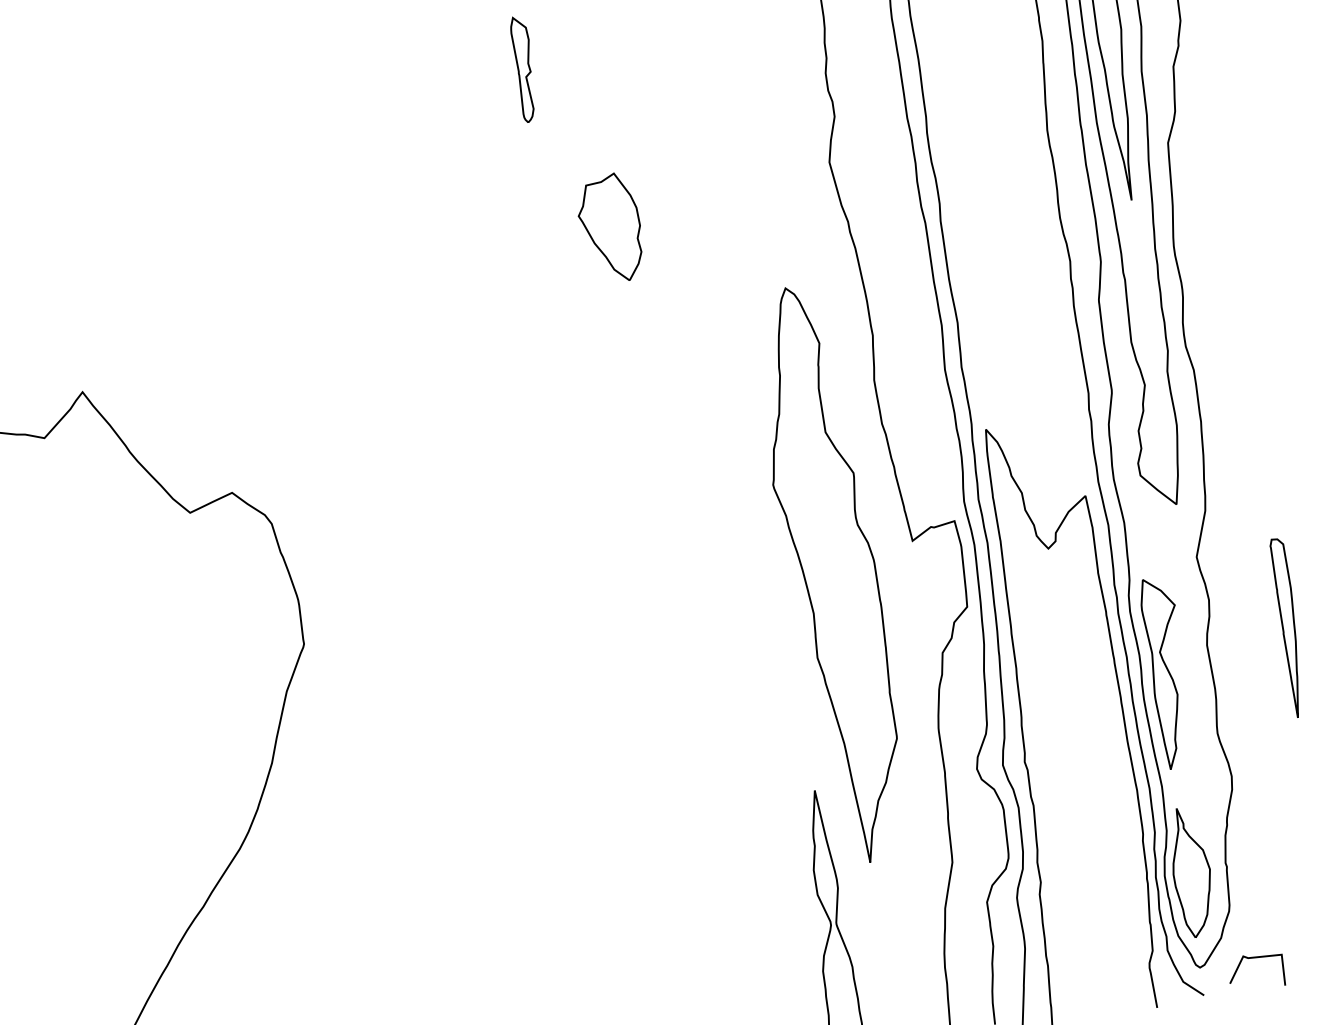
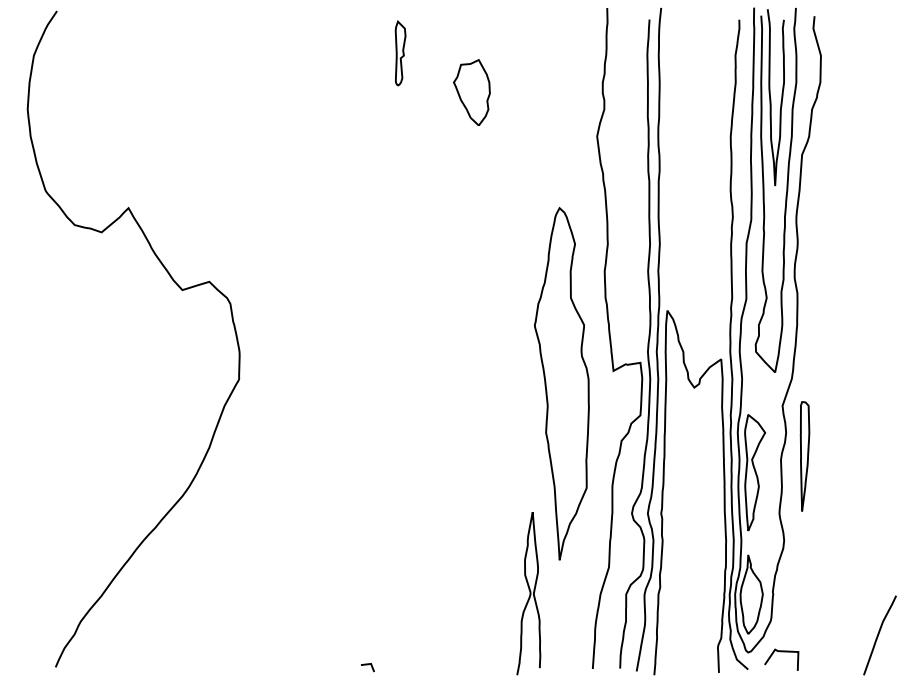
part: (524, 69) -> (400, 53), moved
part: (609, 228) -> (471, 92), moved
part: (1288, 627) -> (804, 456), moved

